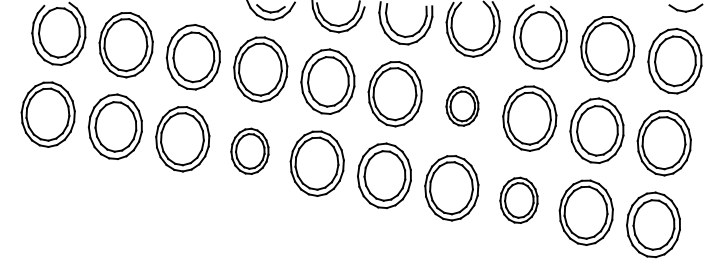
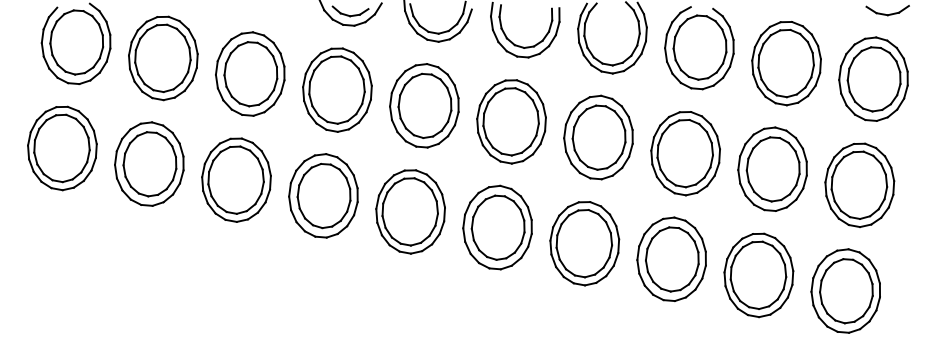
part: (462, 106) -> (598, 137), size x1.67
part: (249, 151) -> (322, 196), size x1.43
part: (518, 200) -> (671, 259), size x1.43

